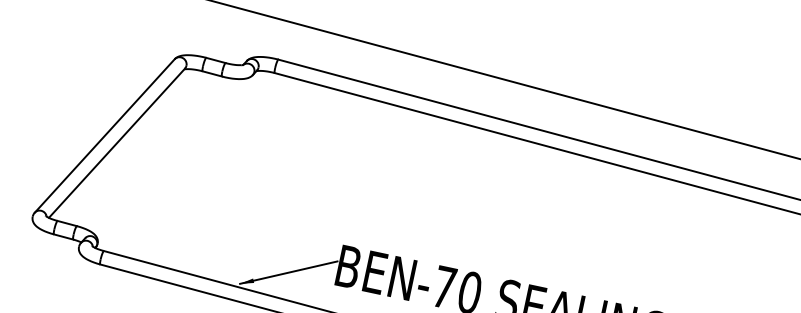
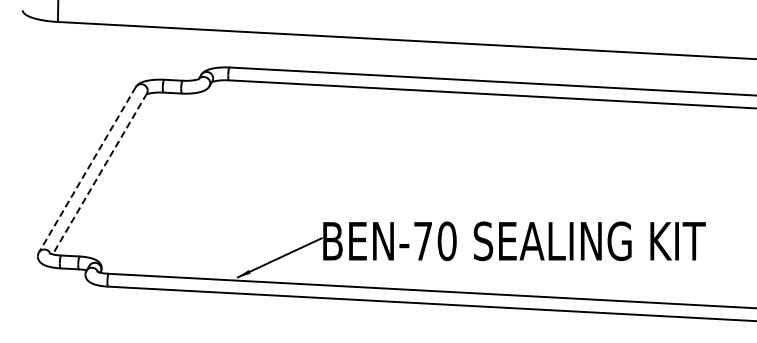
line: (104, 135) -> (87, 169), solid -> dashed
line: (116, 143) -> (99, 174), solid -> dashed

